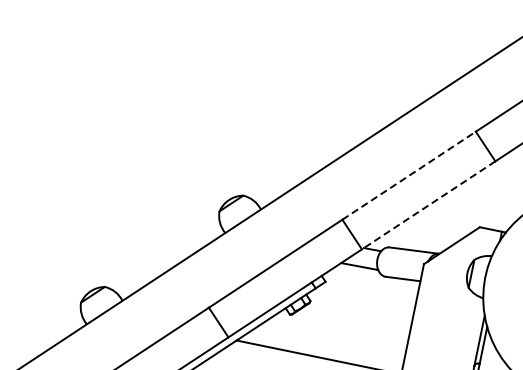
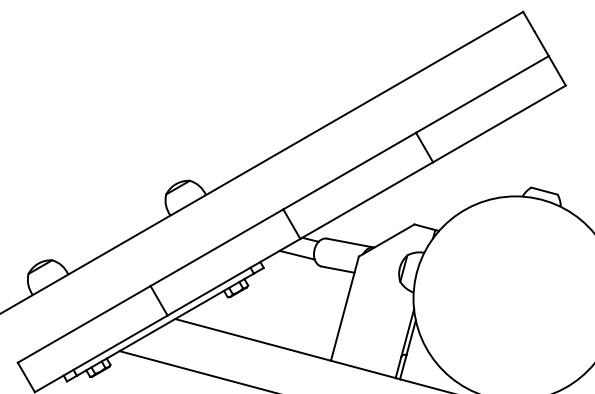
line: (408, 176) -> (349, 171), dashed -> solid
line: (428, 205) -> (366, 200), dashed -> solid

